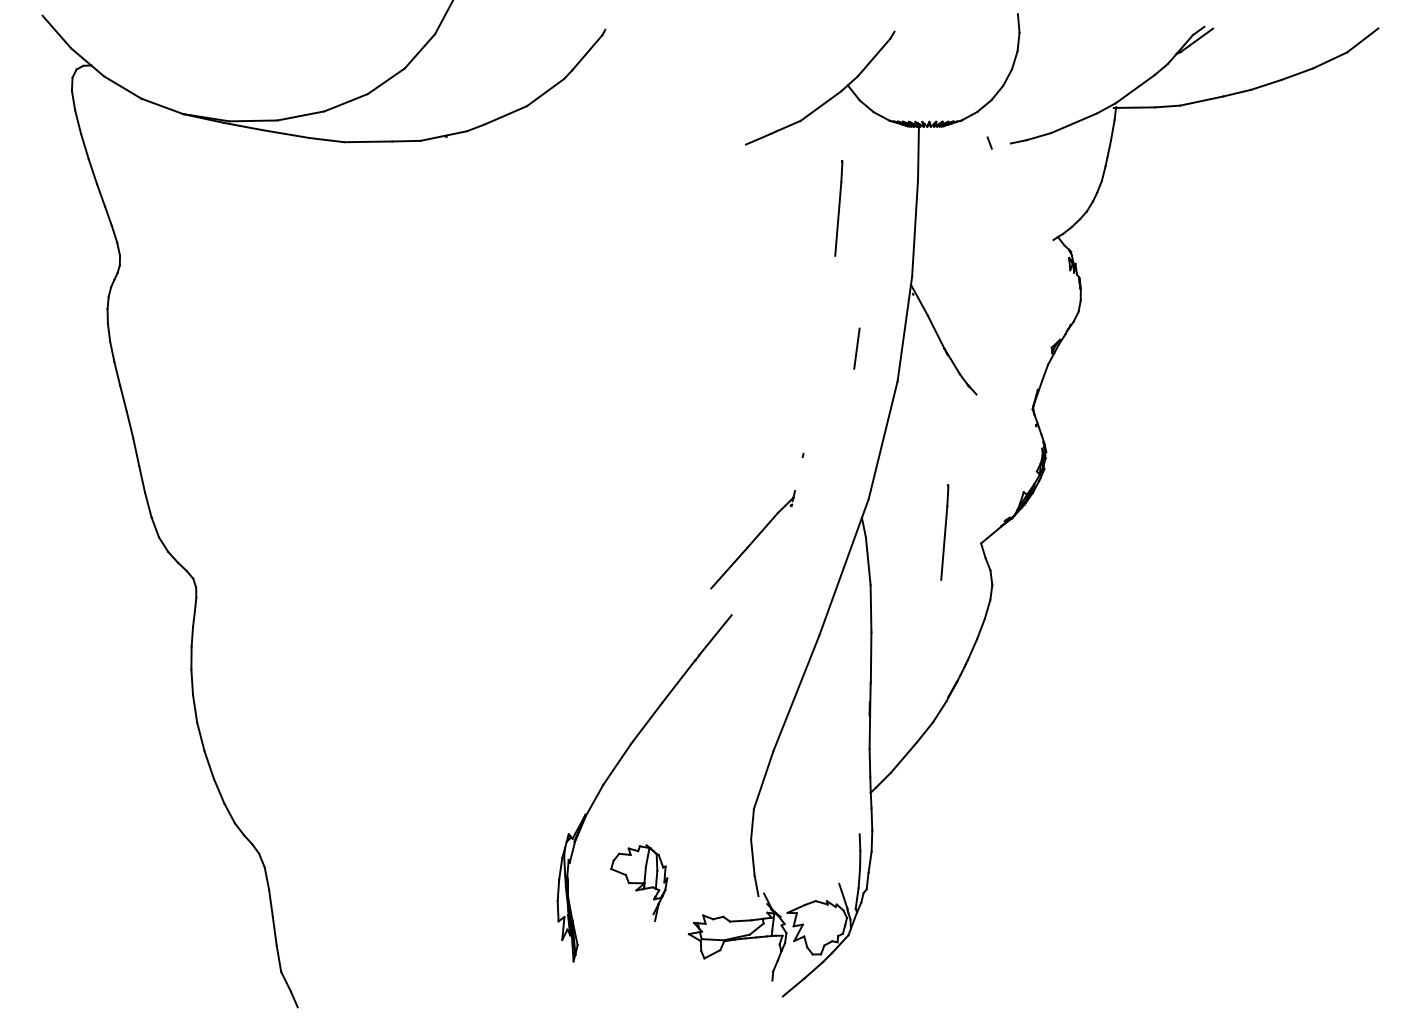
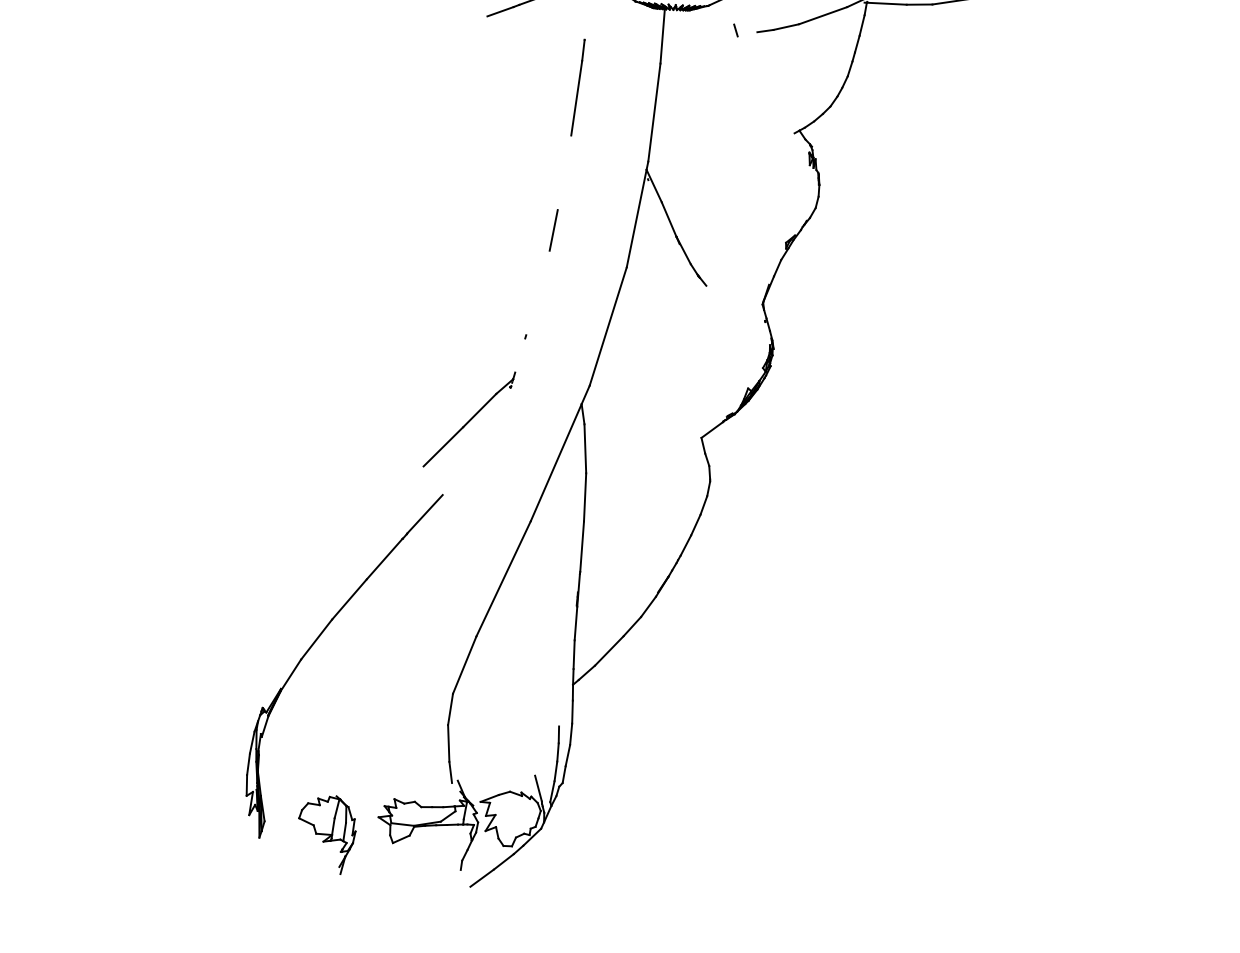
line: (856, 348) -> (553, 230), moved
line: (944, 532) -> (664, 424), removed
part: (639, 882) -> (327, 833), moved

